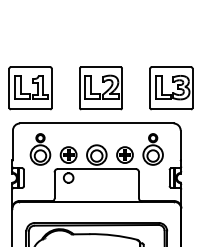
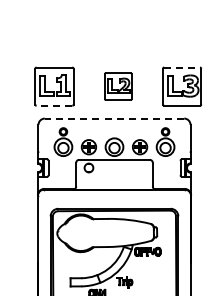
line: (171, 67) -> (182, 67), solid -> dashed
part: (101, 88) -> (118, 86), size x0.7
line: (30, 109) -> (54, 105), solid -> dashed
line: (96, 123) -> (114, 118), solid -> dashed

